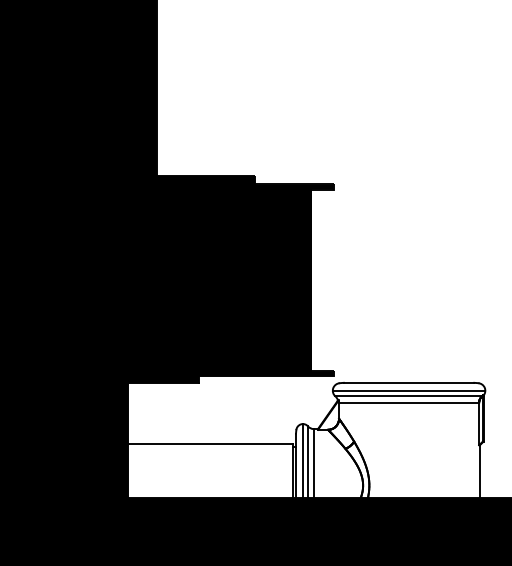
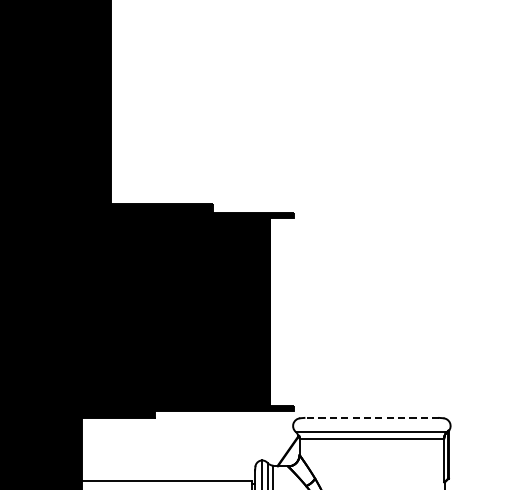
line: (408, 382) -> (371, 417), solid -> dashed
line: (408, 390) -> (371, 425), removed

